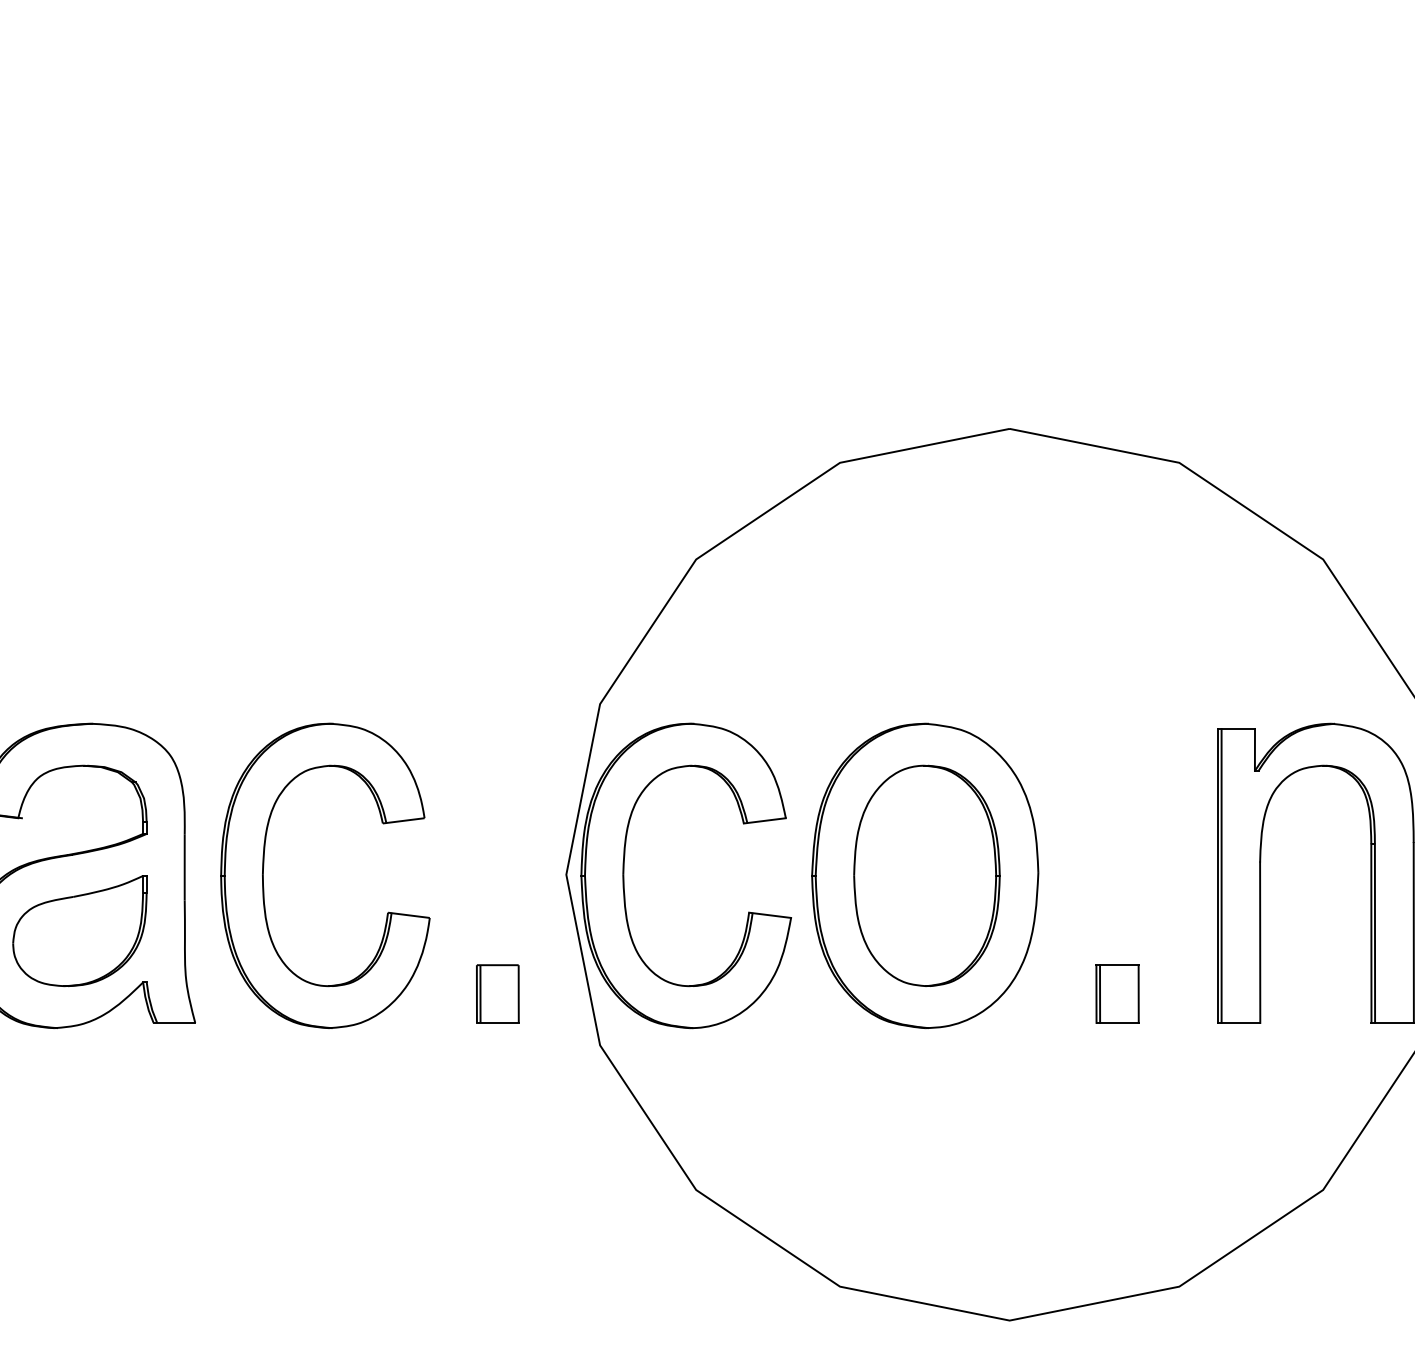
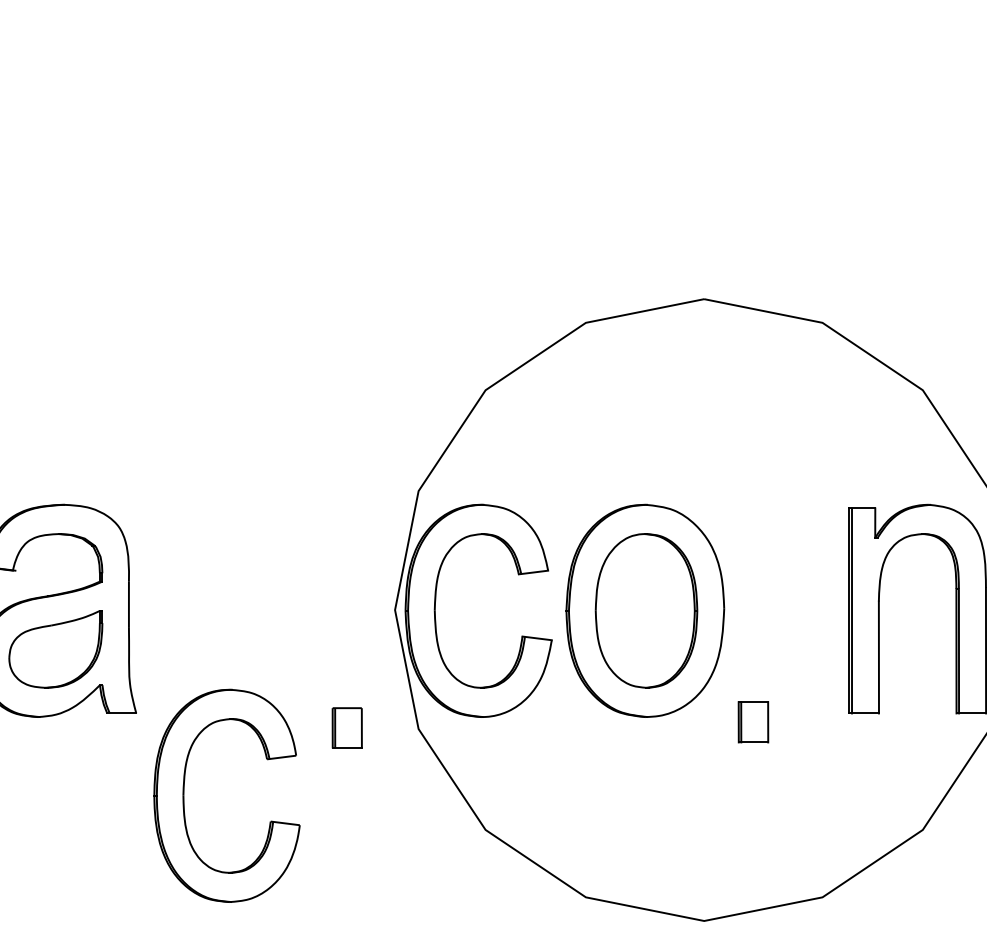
part: (264, 875) -> (184, 795), moved
part: (496, 992) -> (346, 727), moved
part: (1117, 994) -> (753, 722), moved

